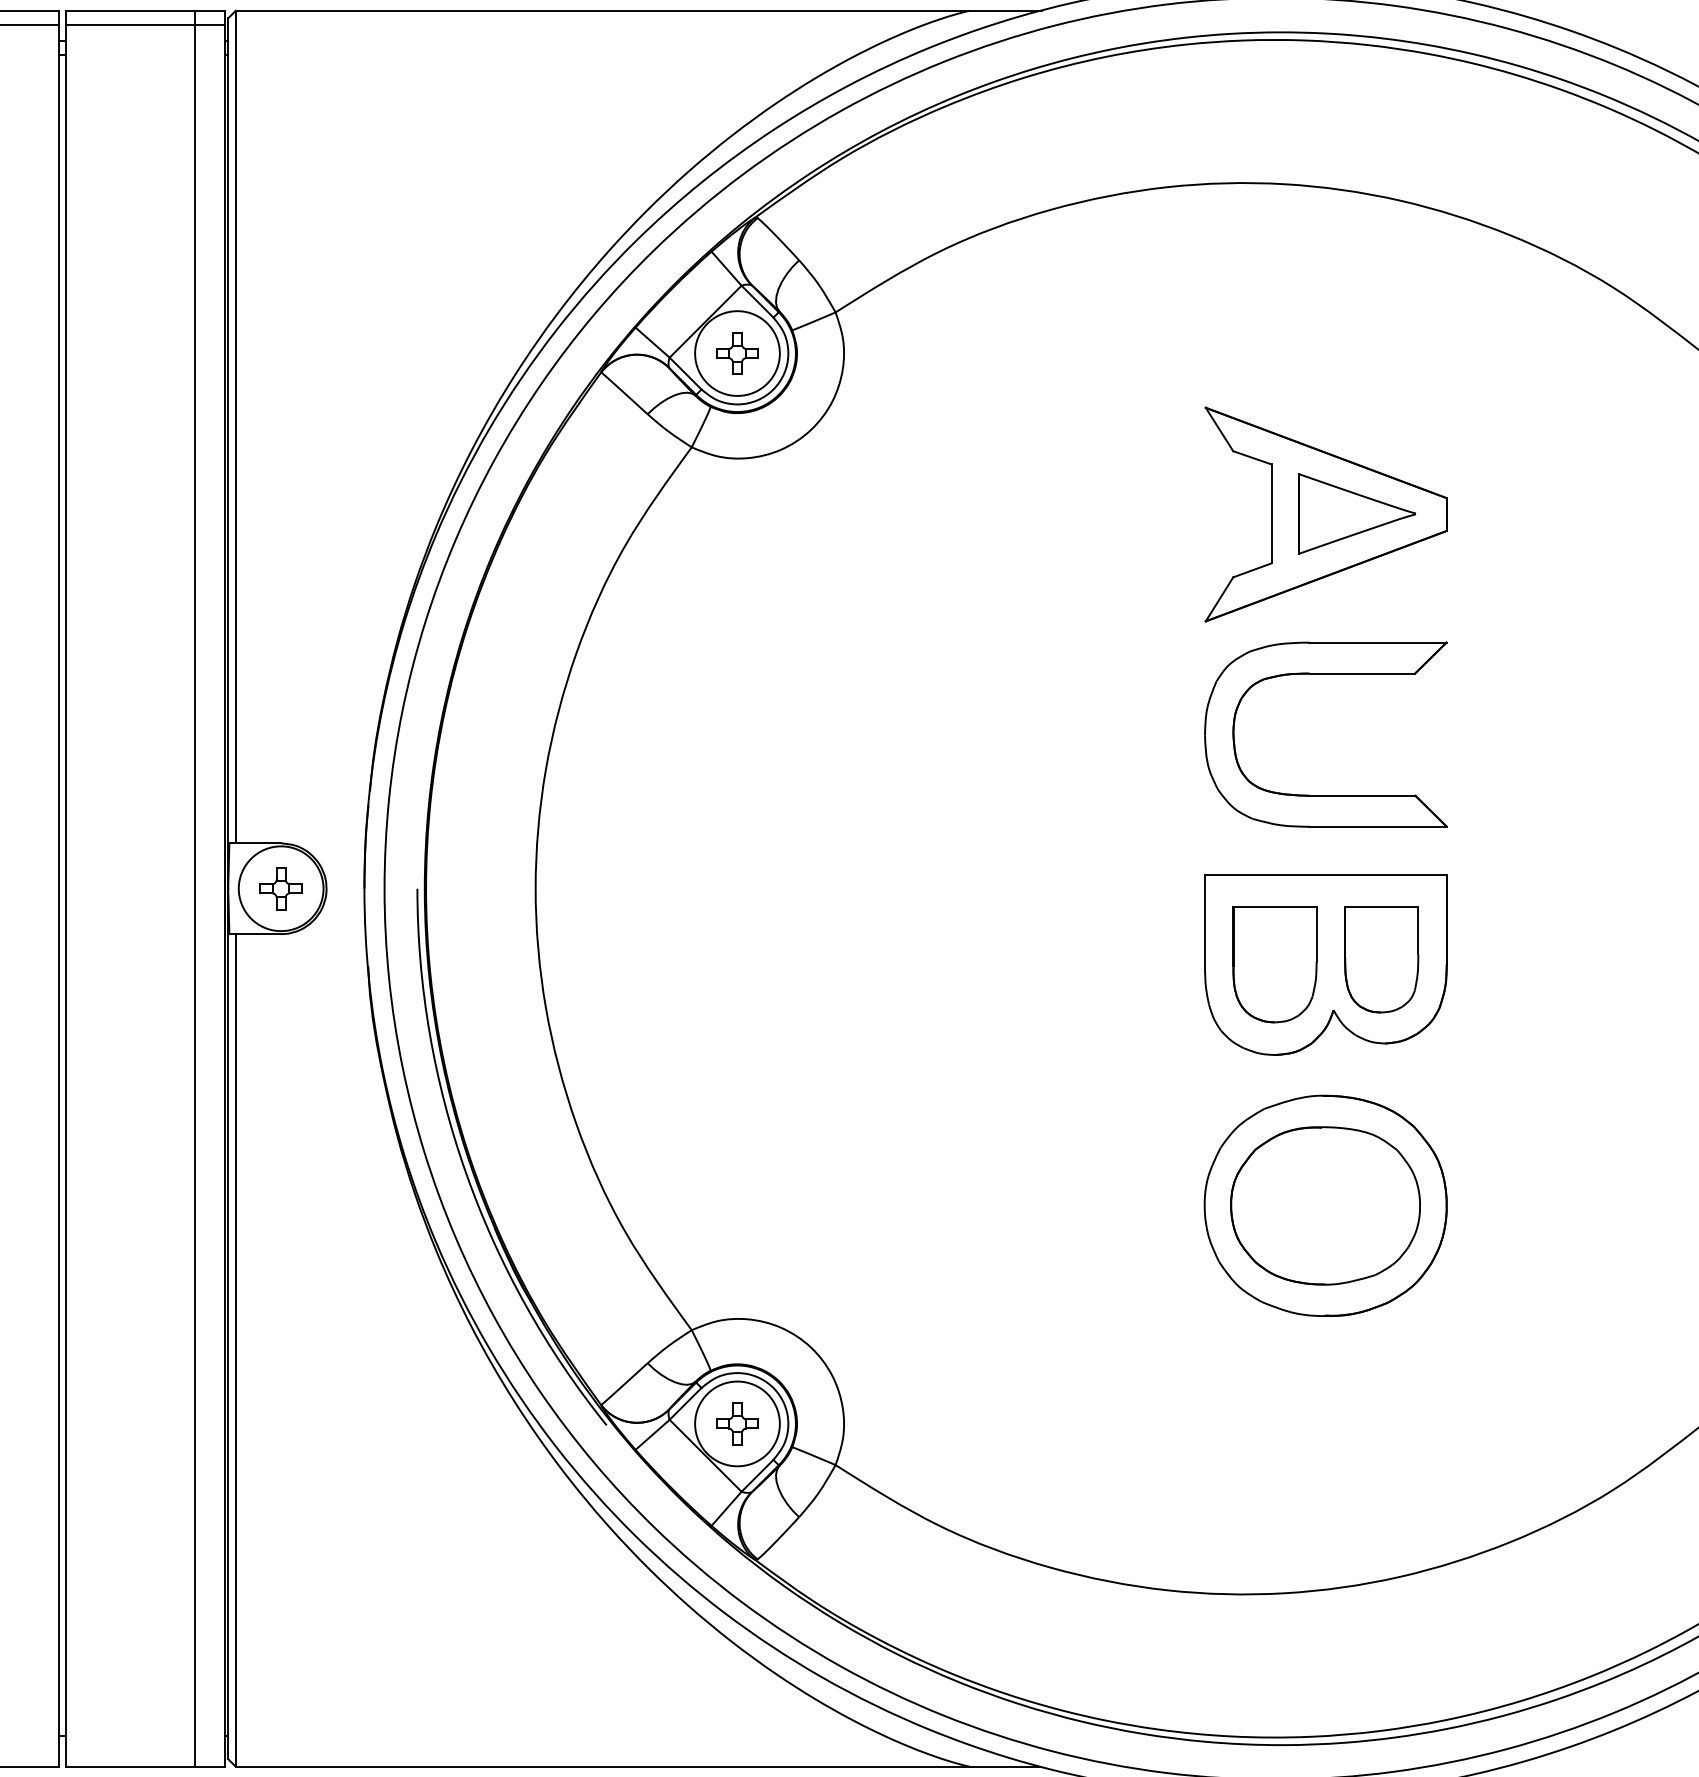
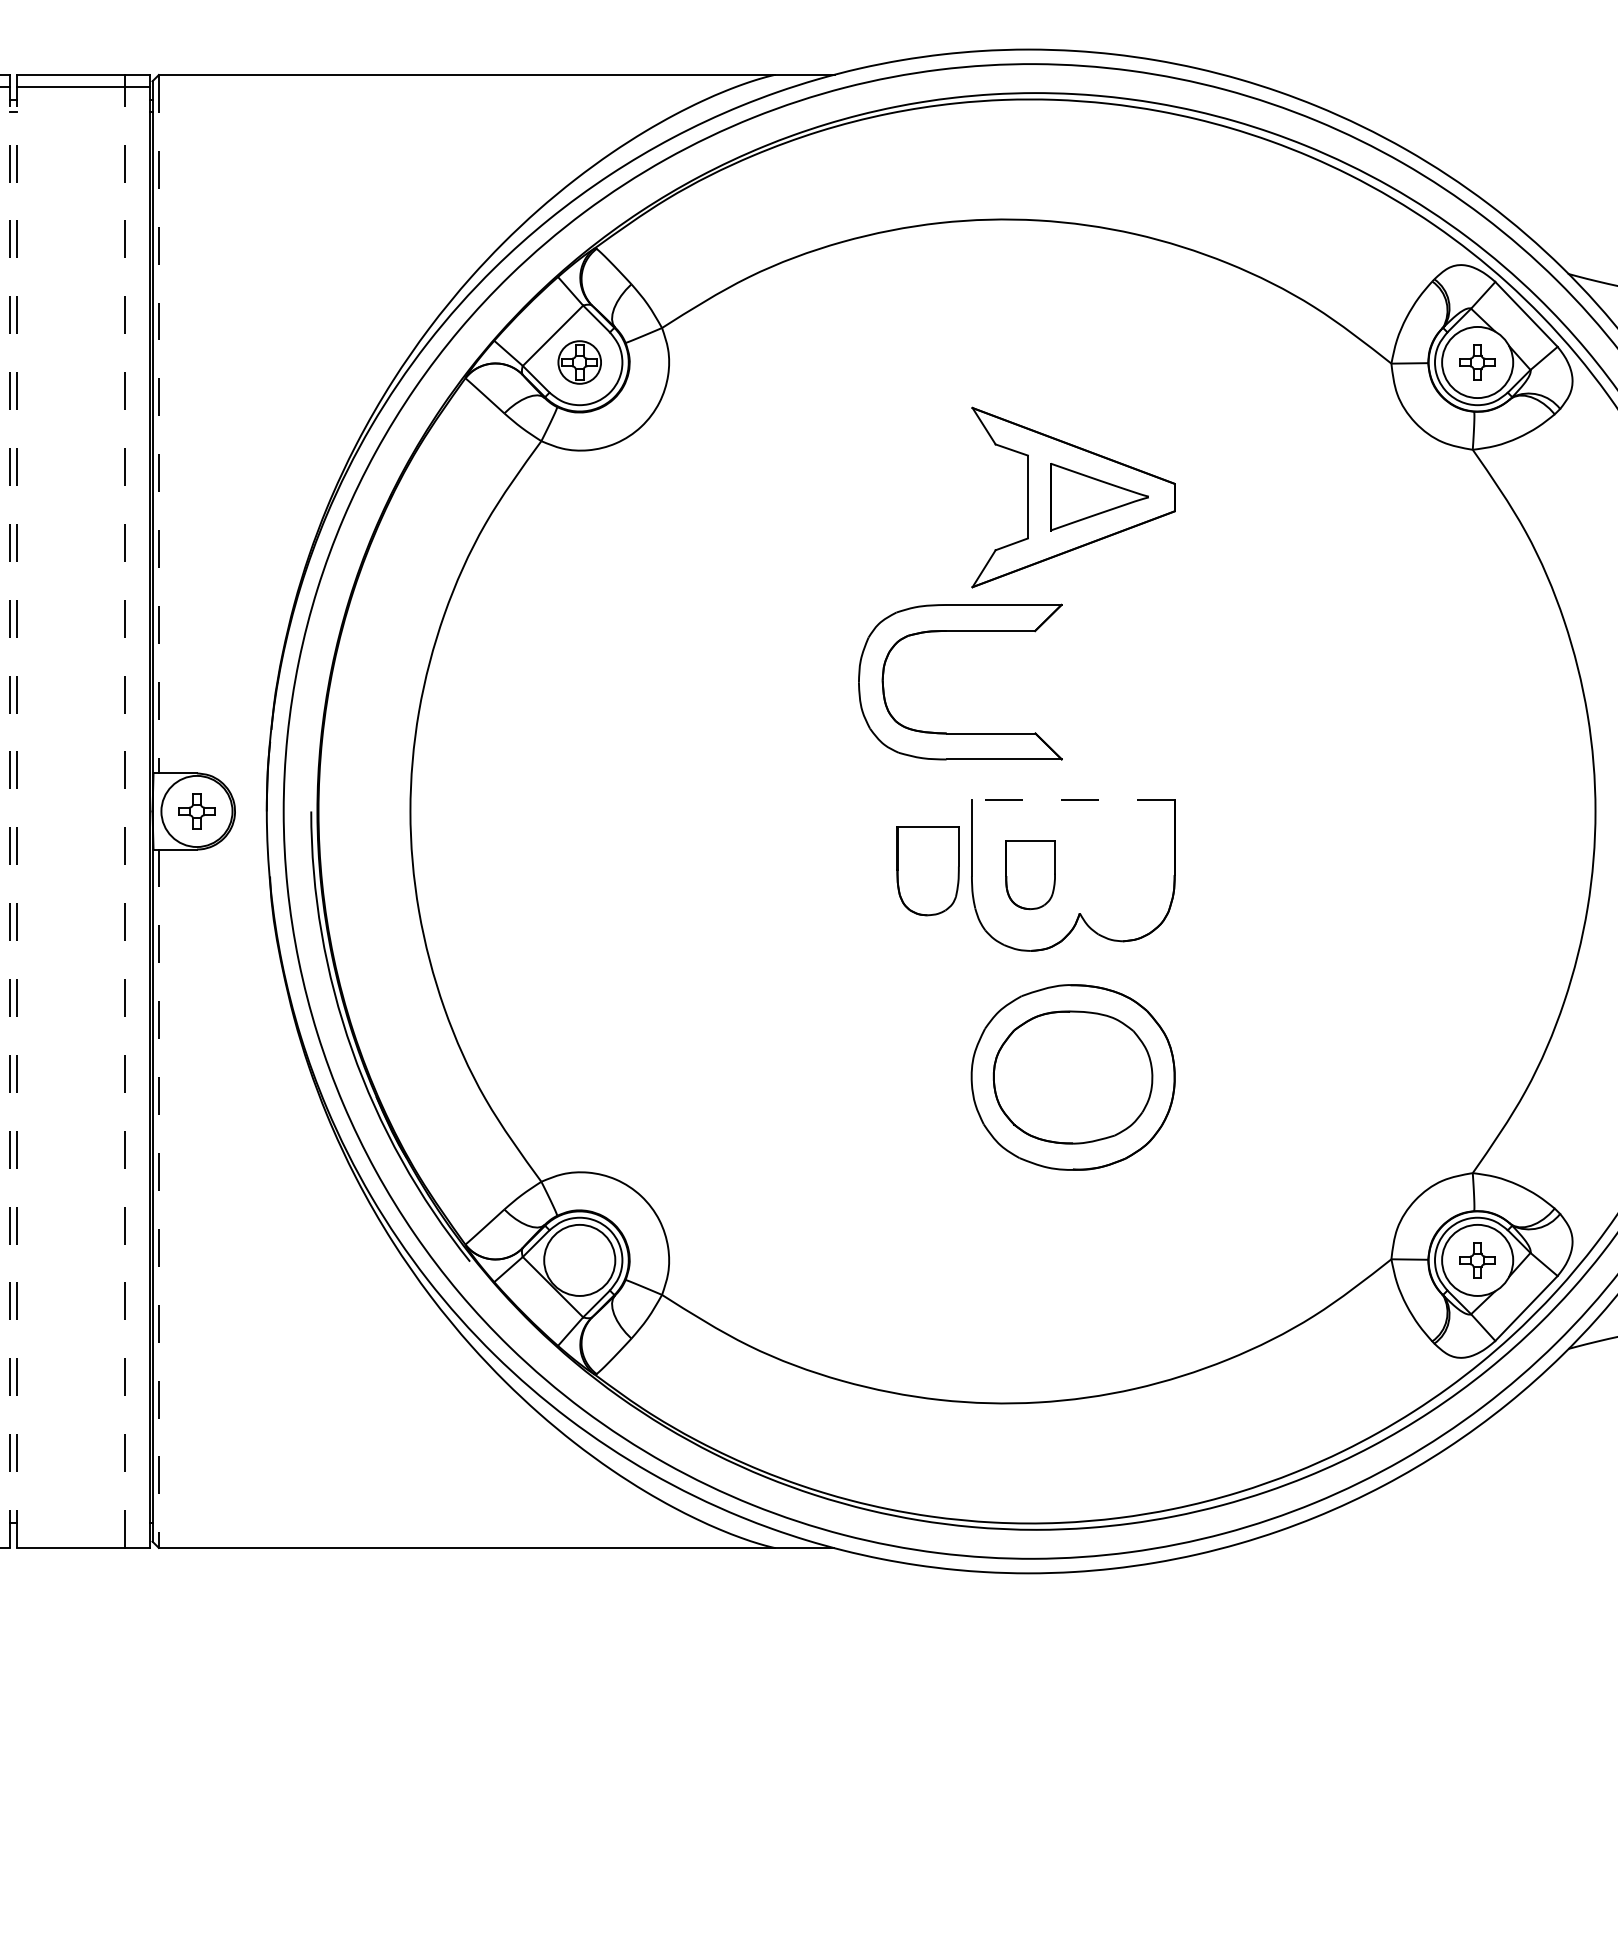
circle: (737, 353) -> (579, 362), size x0.6
line: (235, 427) -> (158, 424), solid -> dashed
part: (1326, 674) -> (960, 631), moved
line: (1324, 875) -> (1072, 800), solid -> dashed
line: (58, 894) -> (10, 816), solid -> dashed
line: (66, 894) -> (16, 816), solid -> dashed
line: (194, 894) -> (124, 816), solid -> dashed
part: (1380, 960) -> (927, 871), moved
part: (1274, 965) -> (1030, 875), size x0.7
line: (235, 1351) -> (158, 1199), solid -> dashed
part: (737, 1424) -> (579, 1260), removed

